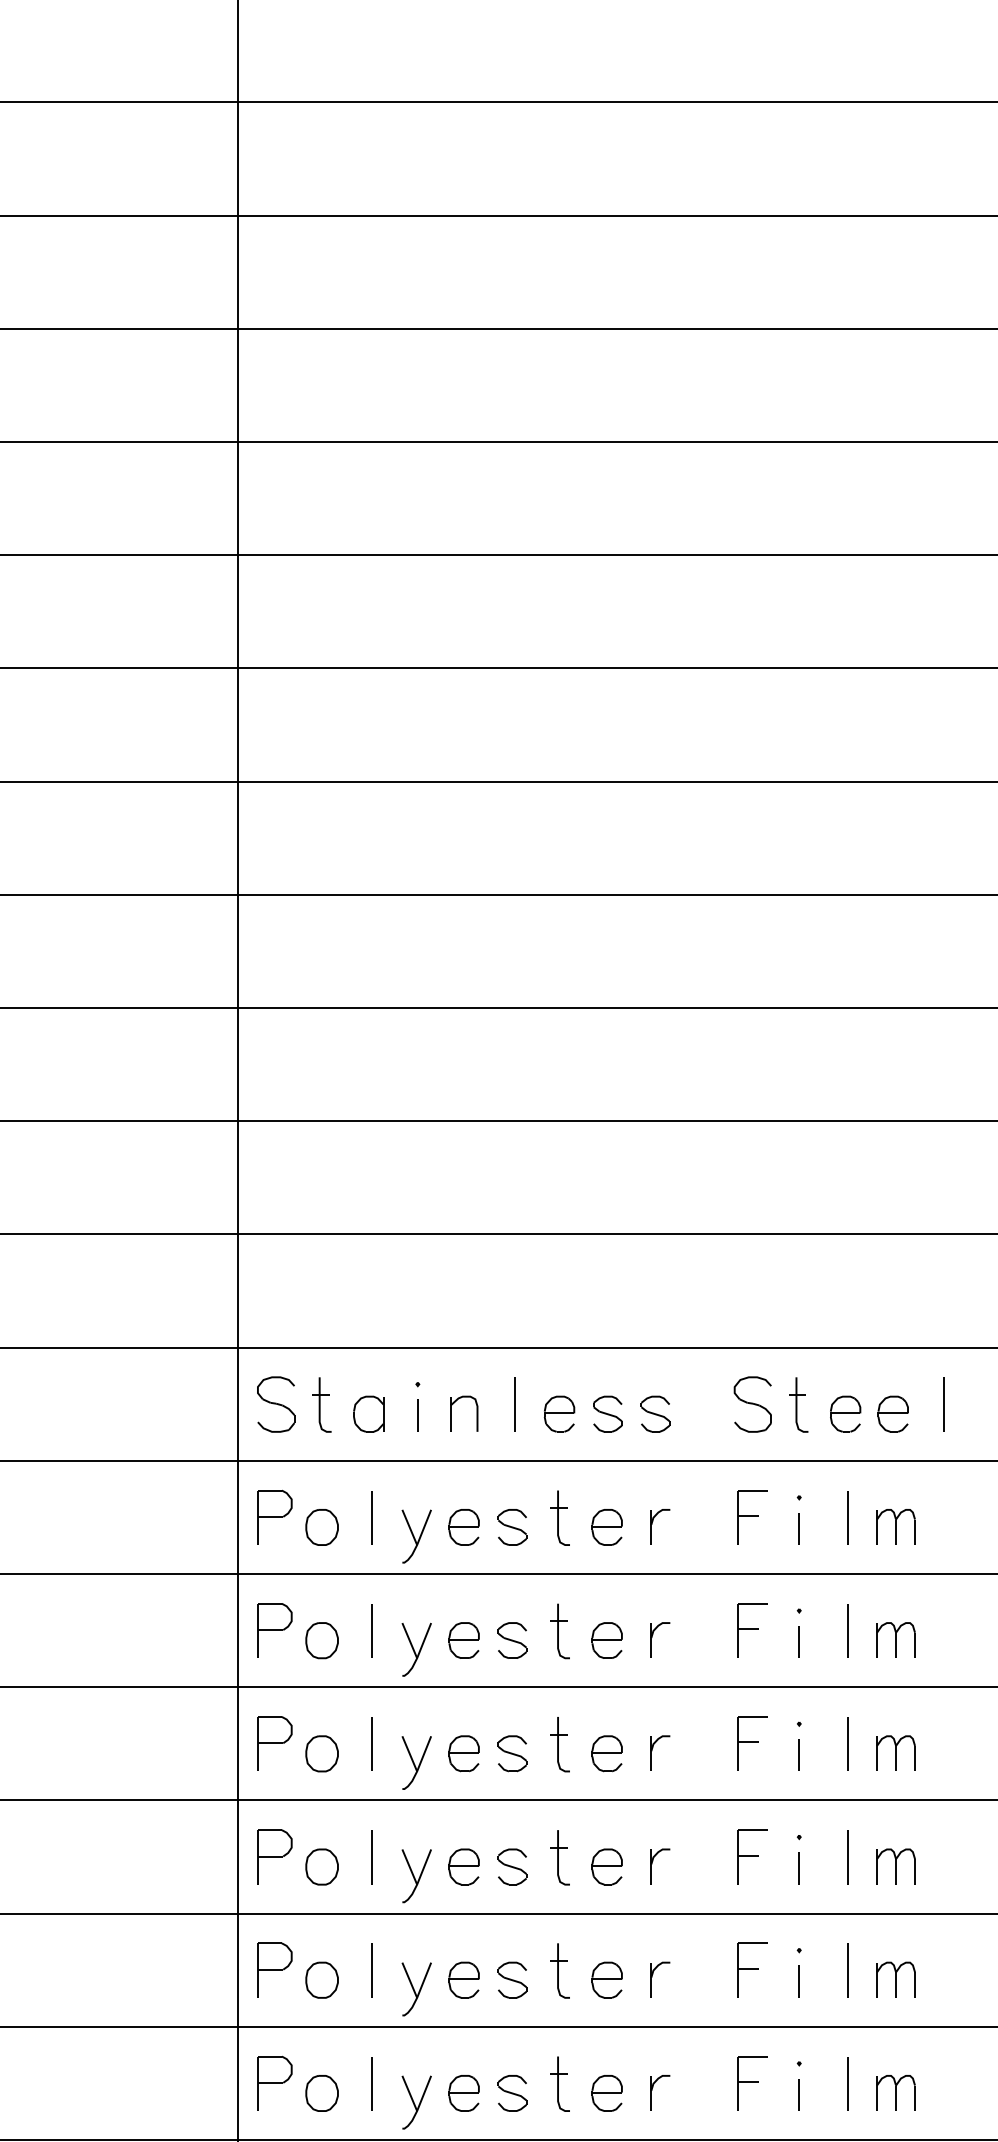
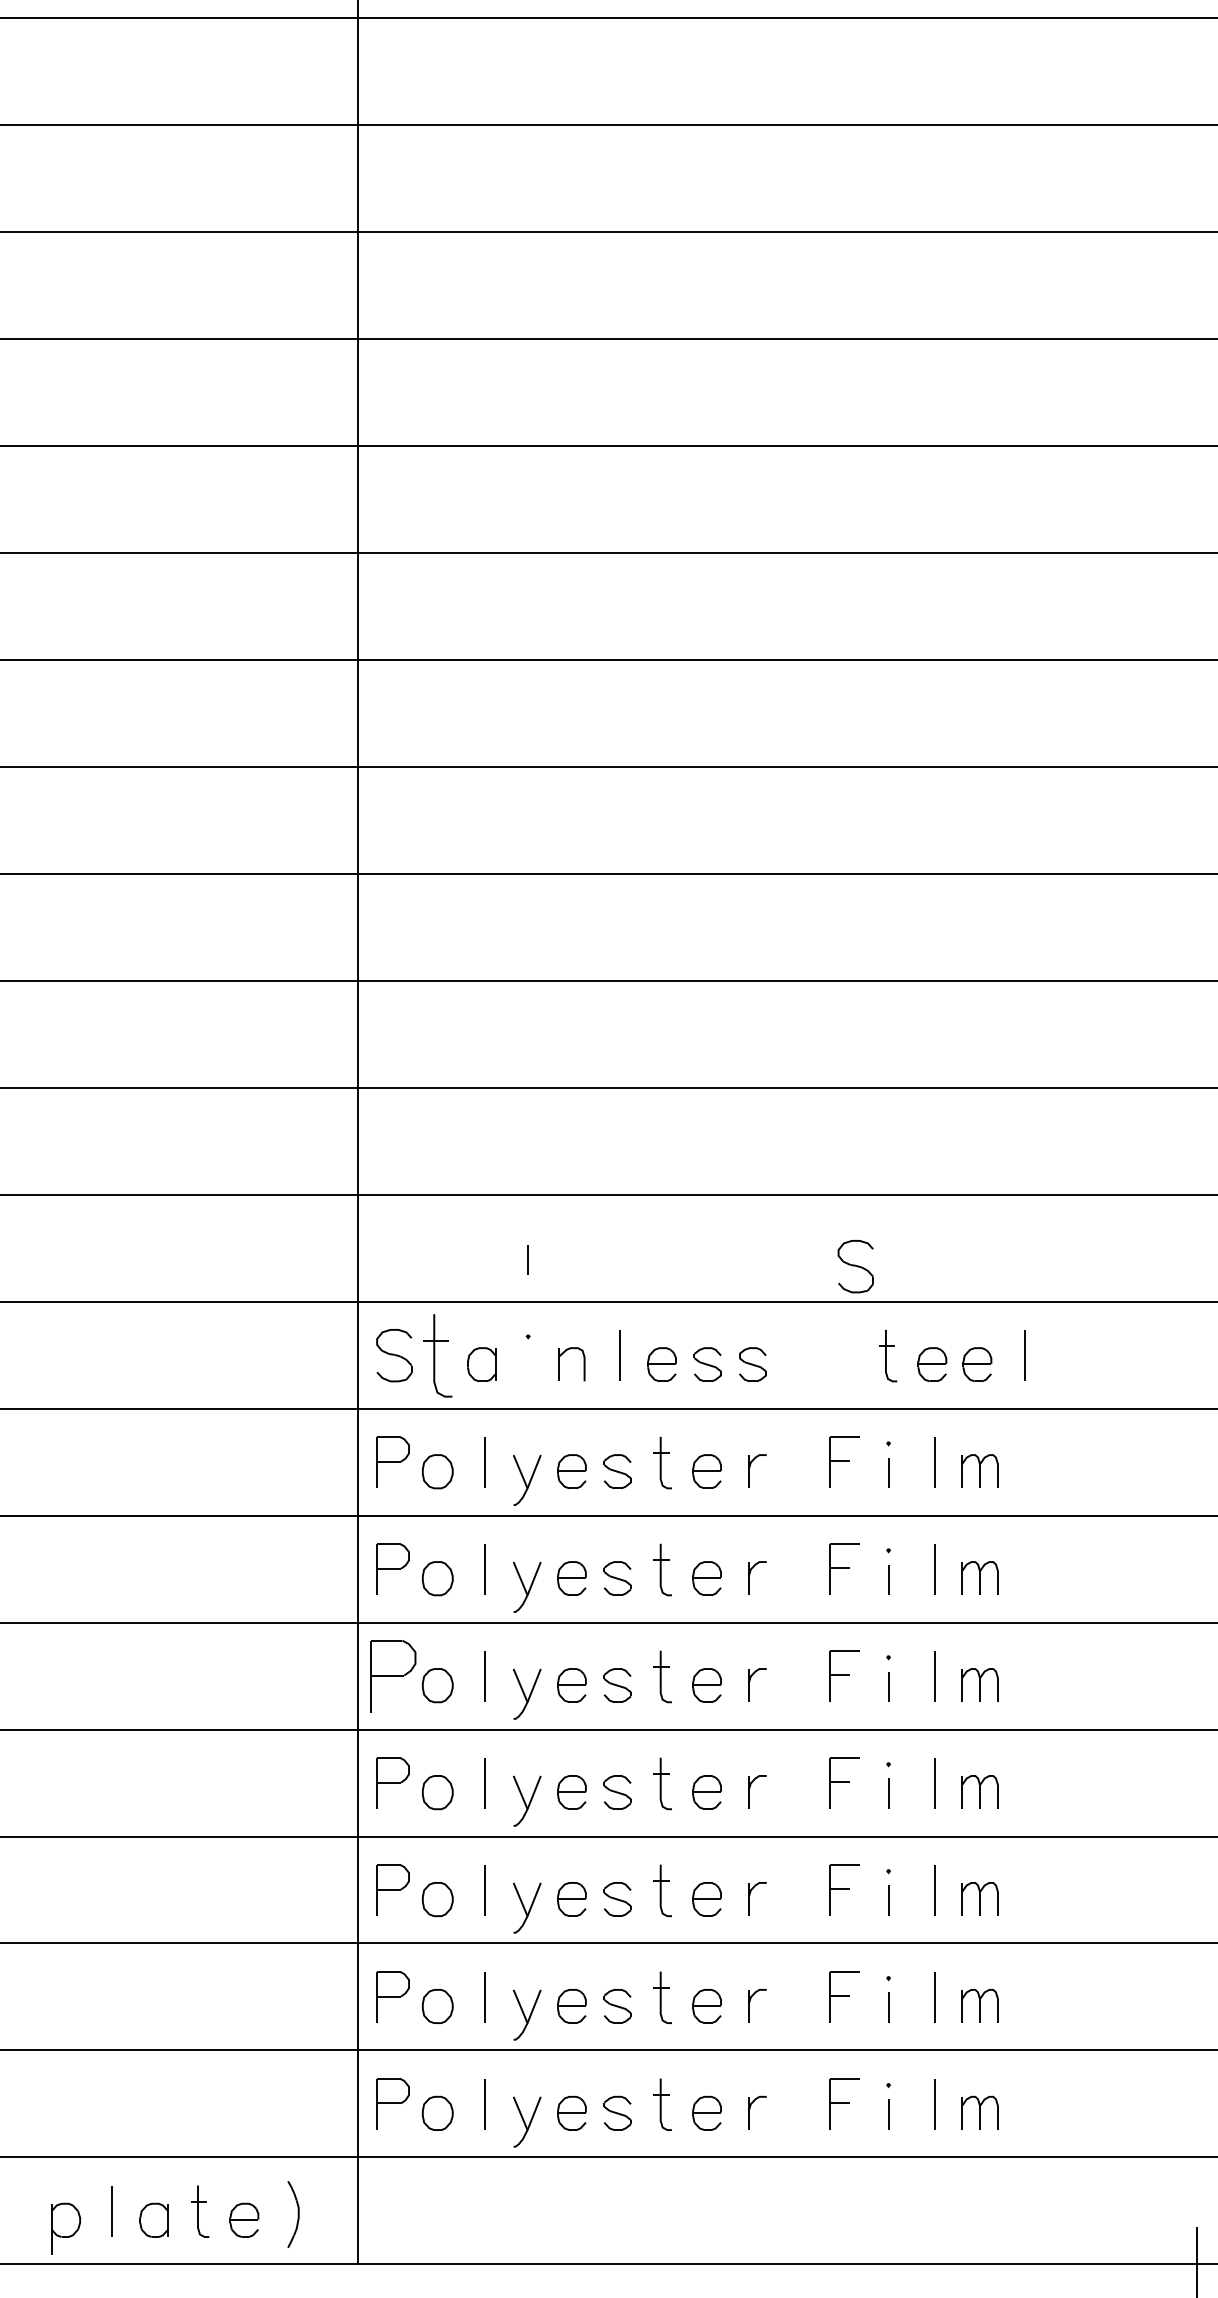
part: (321, 1404) -> (437, 1355), size x1.6
part: (752, 1404) -> (855, 1266), moved
line: (417, 1415) -> (527, 1259), moved
part: (274, 1743) -> (392, 1675), size x1.4

